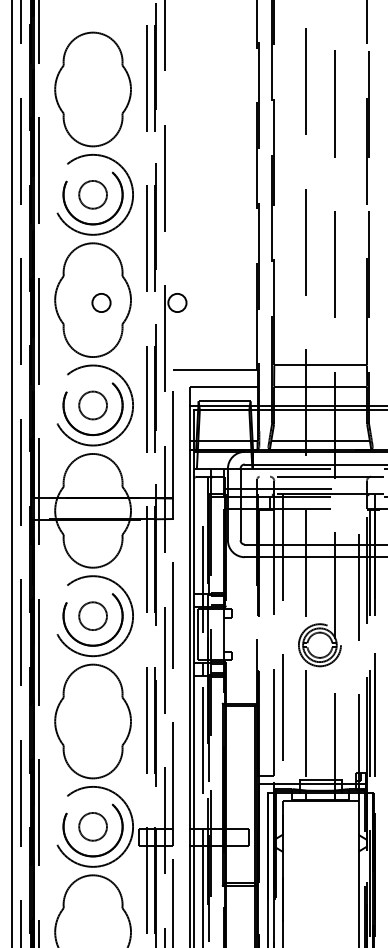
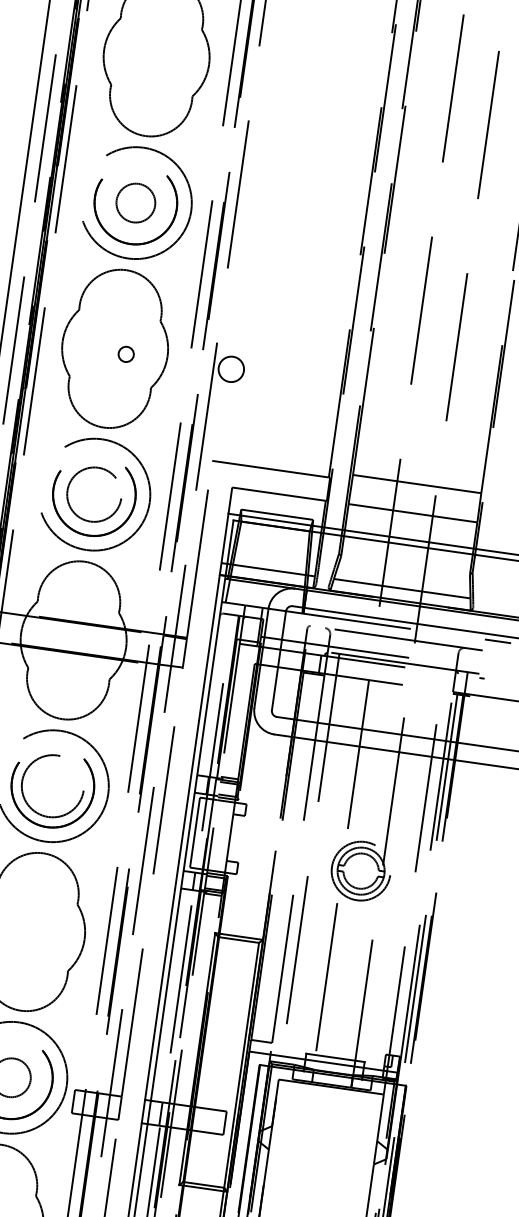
circle: (101, 302) -> (126, 353), size x0.6
circle: (93, 405) -> (94, 494), size x1.4
circle: (93, 616) -> (53, 786), size x1.6

